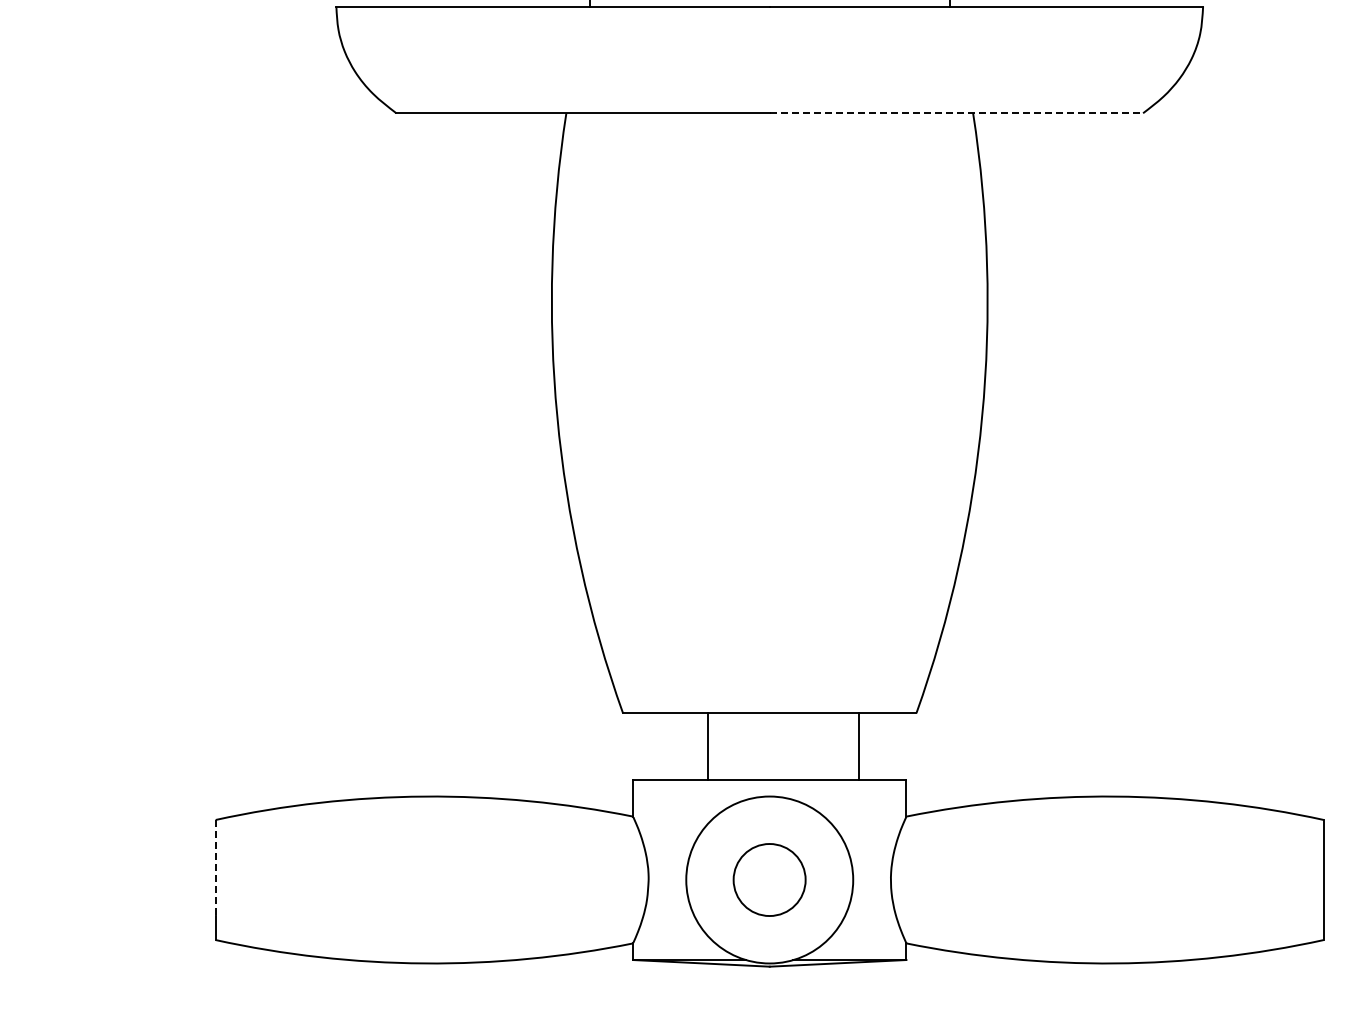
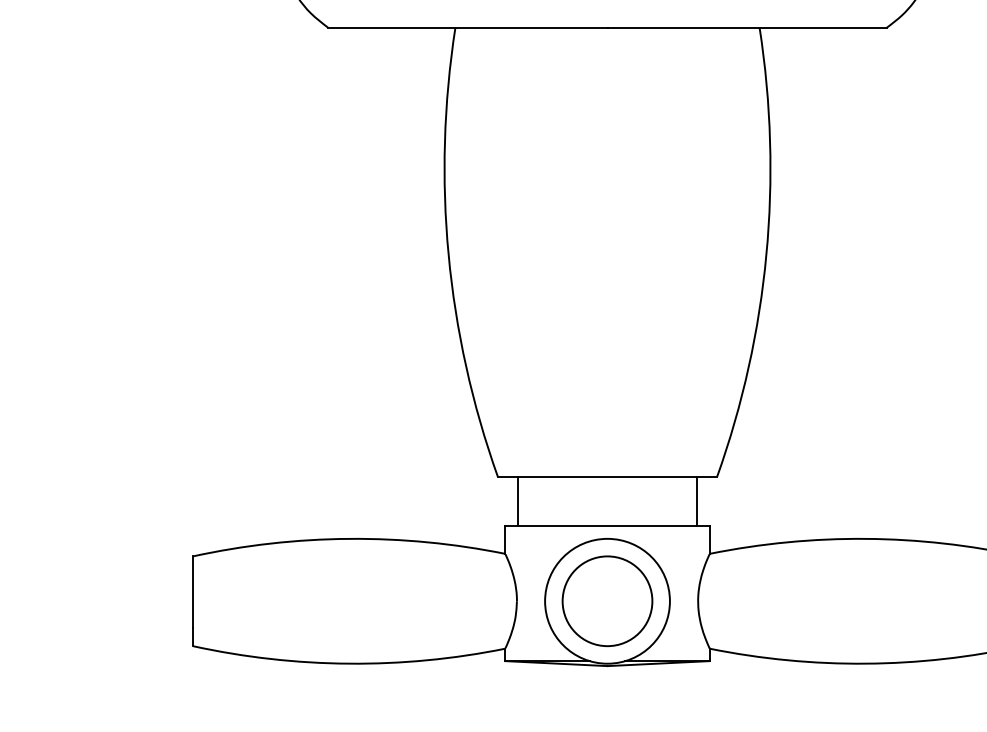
line: (956, 113) -> (747, 28), dashed -> solid
line: (707, 746) -> (517, 501), moved
line: (858, 746) -> (697, 501), moved
line: (215, 867) -> (192, 591), dashed -> solid
circle: (769, 879) -> (607, 600), size x1.67

